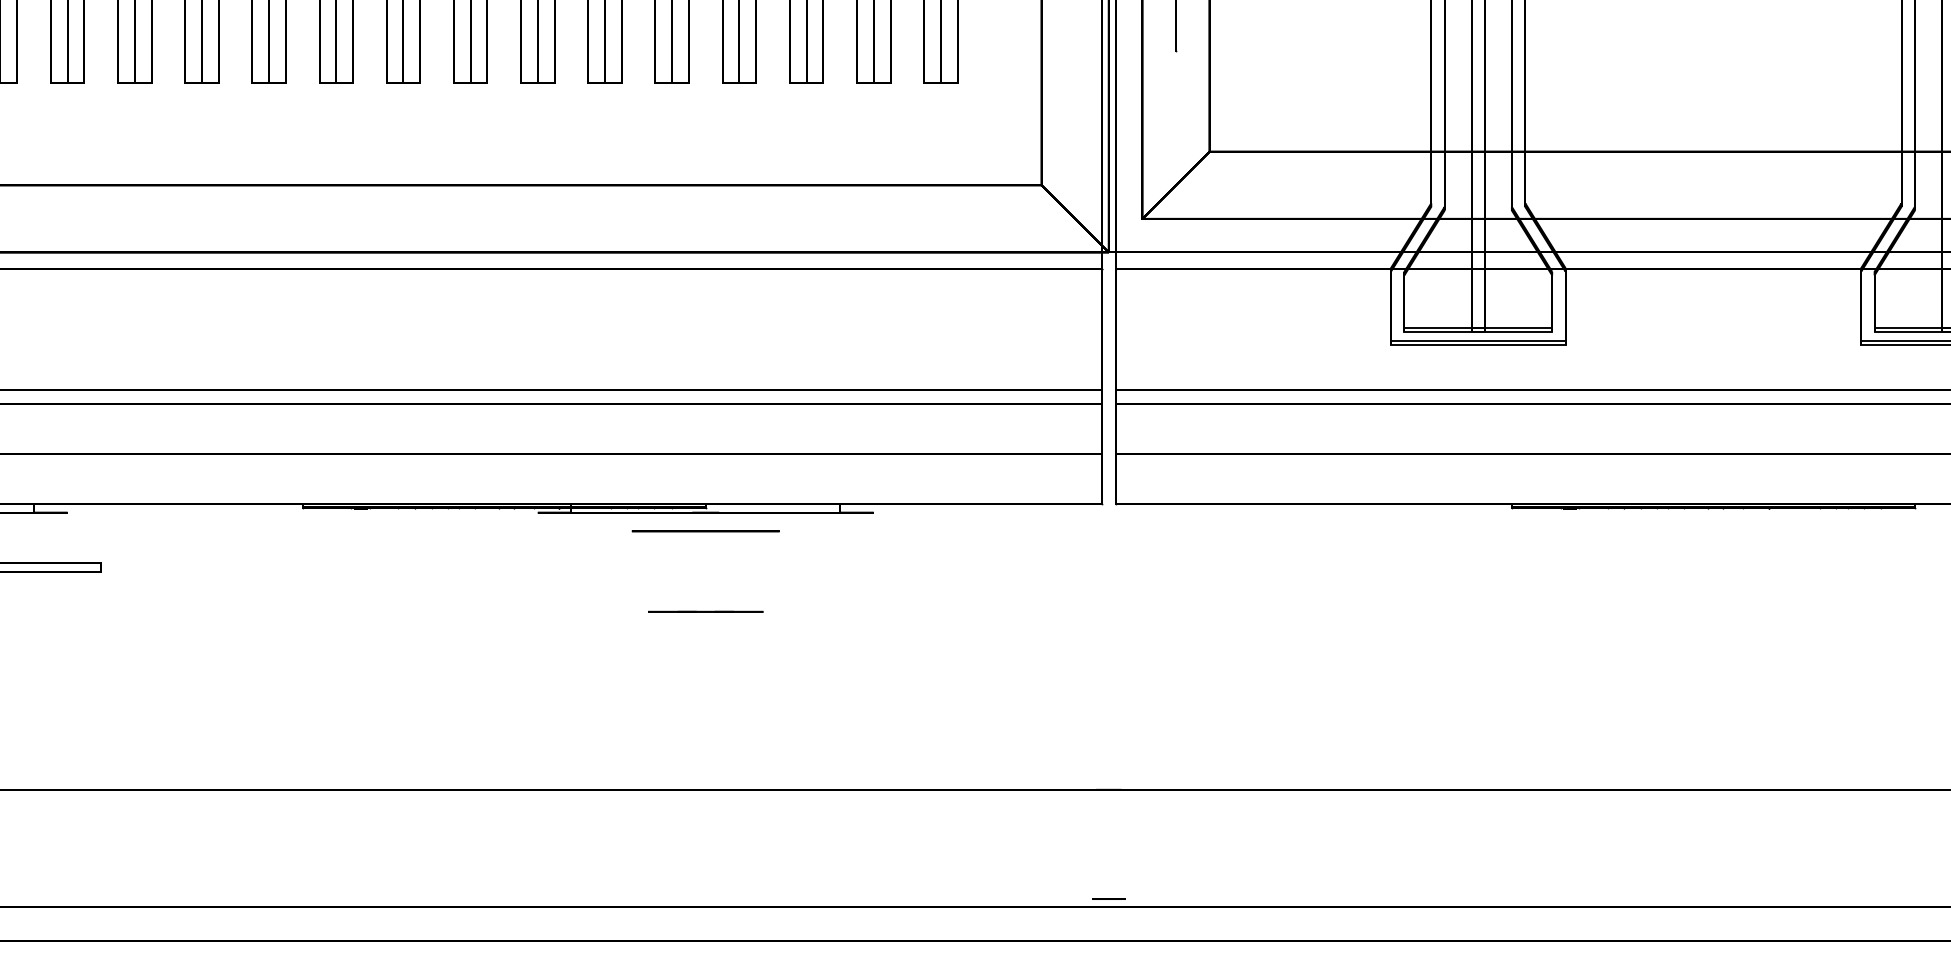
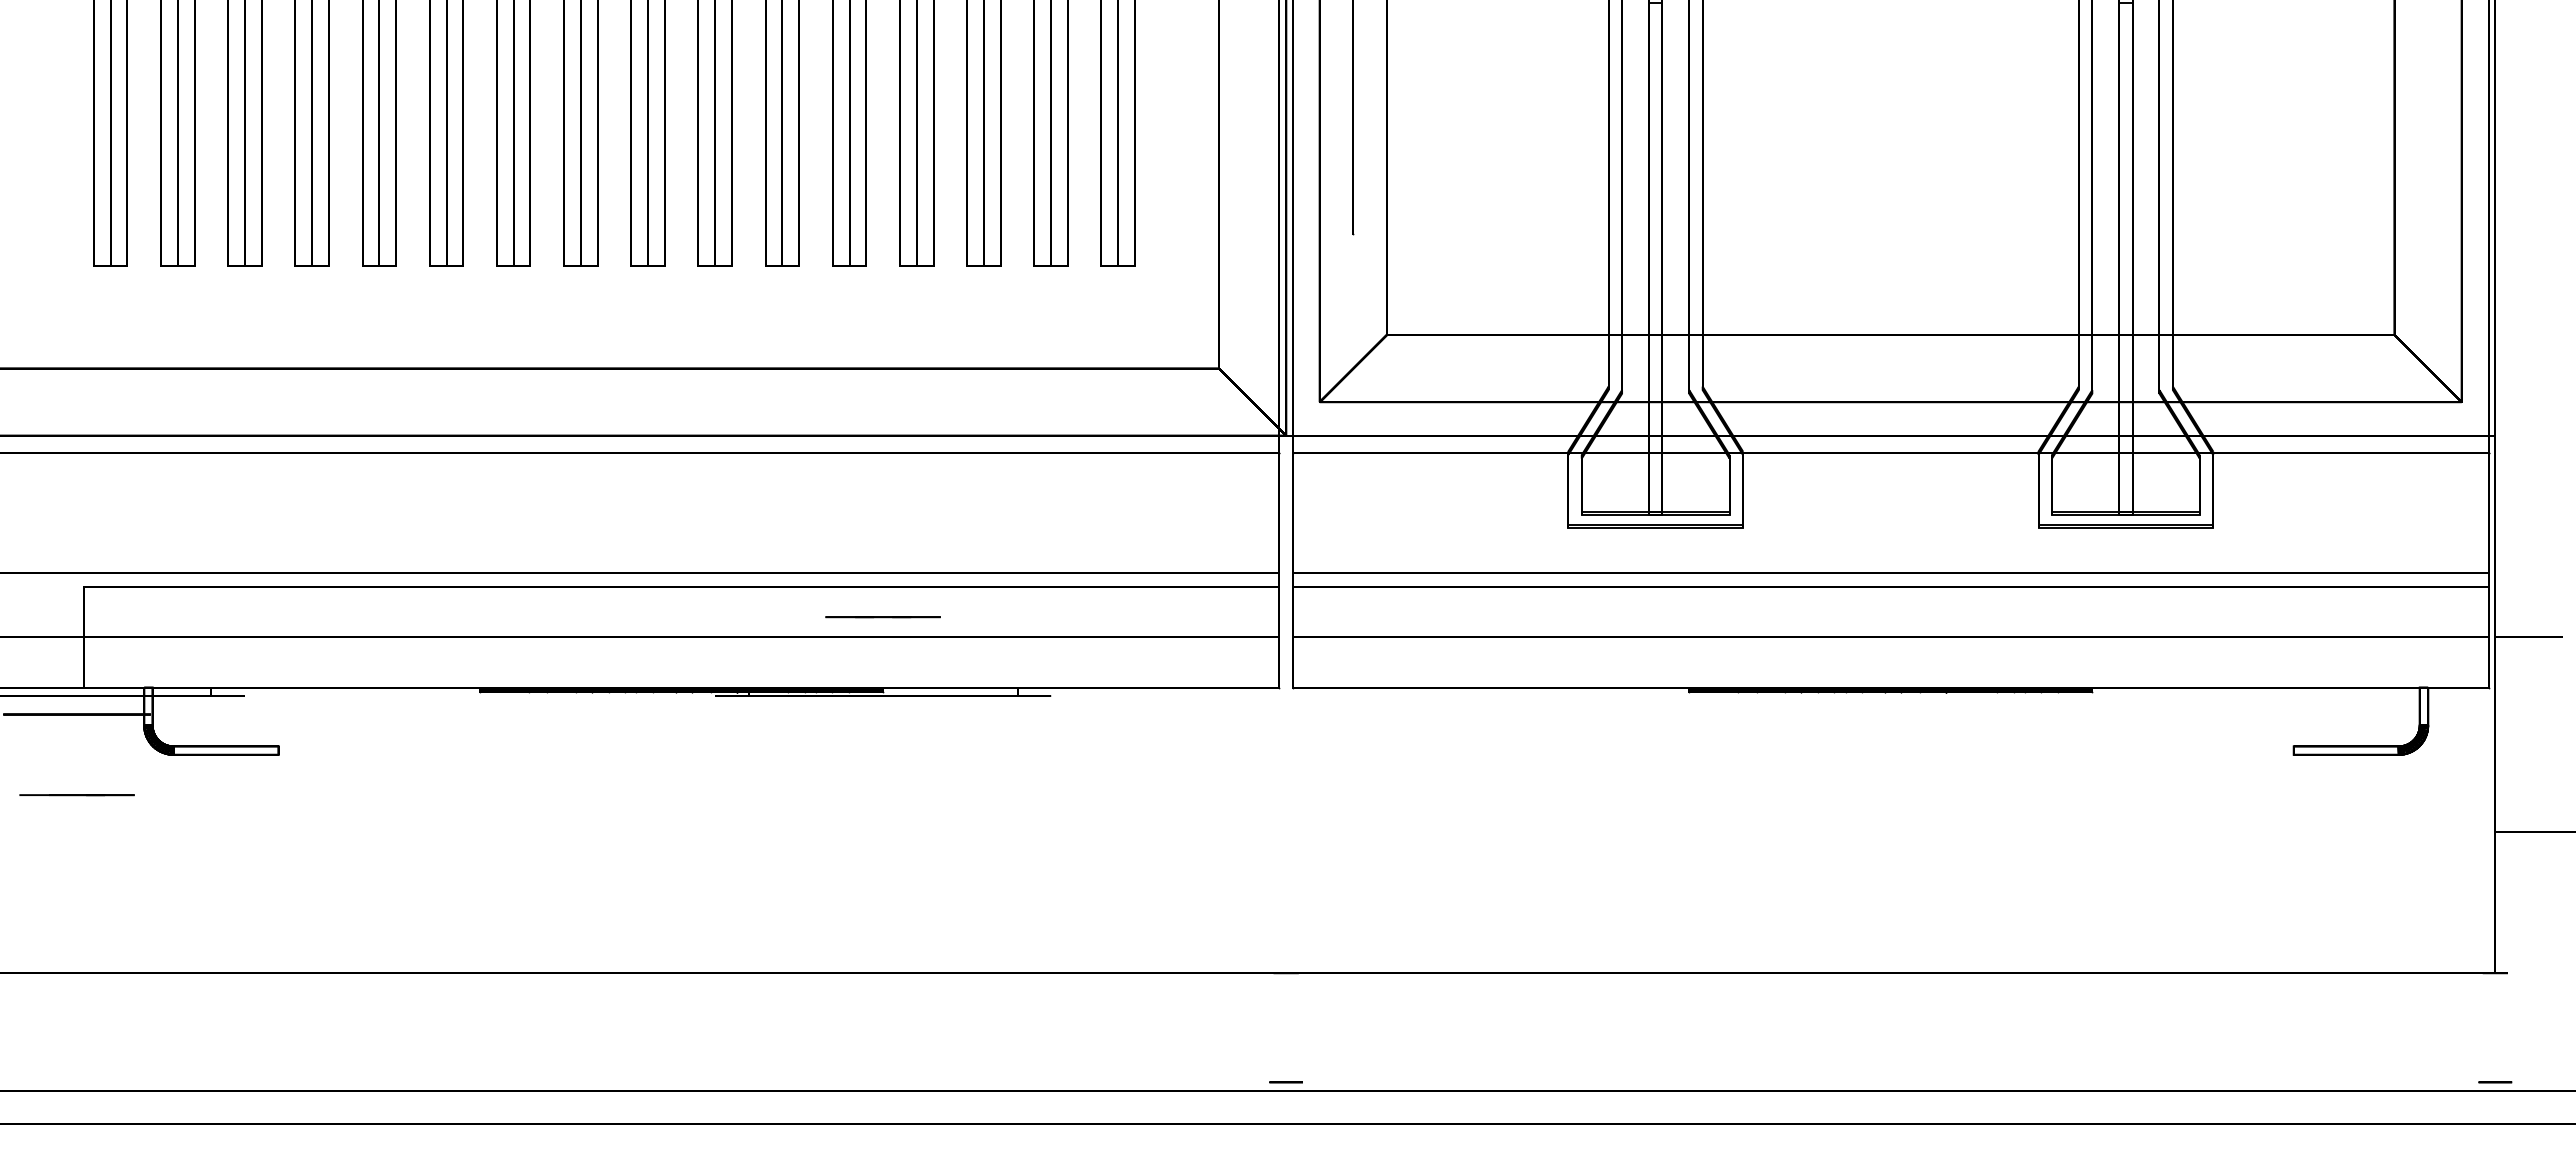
circle: (705, 531) -> (882, 714), removed
line: (705, 612) -> (882, 617), moved

